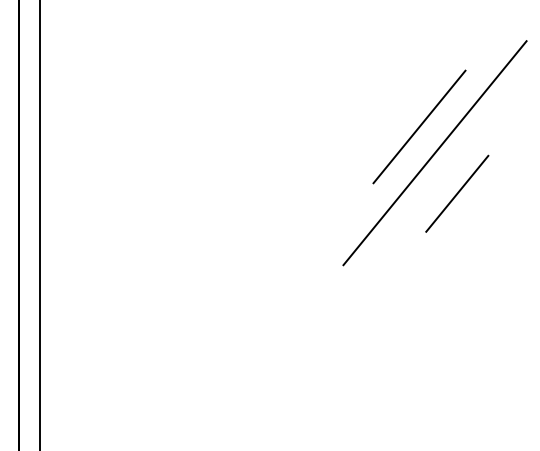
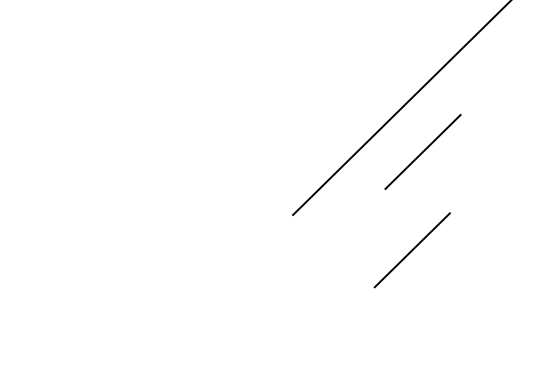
line: (419, 126) -> (390, 75), removed
line: (457, 285) -> (412, 249), added

